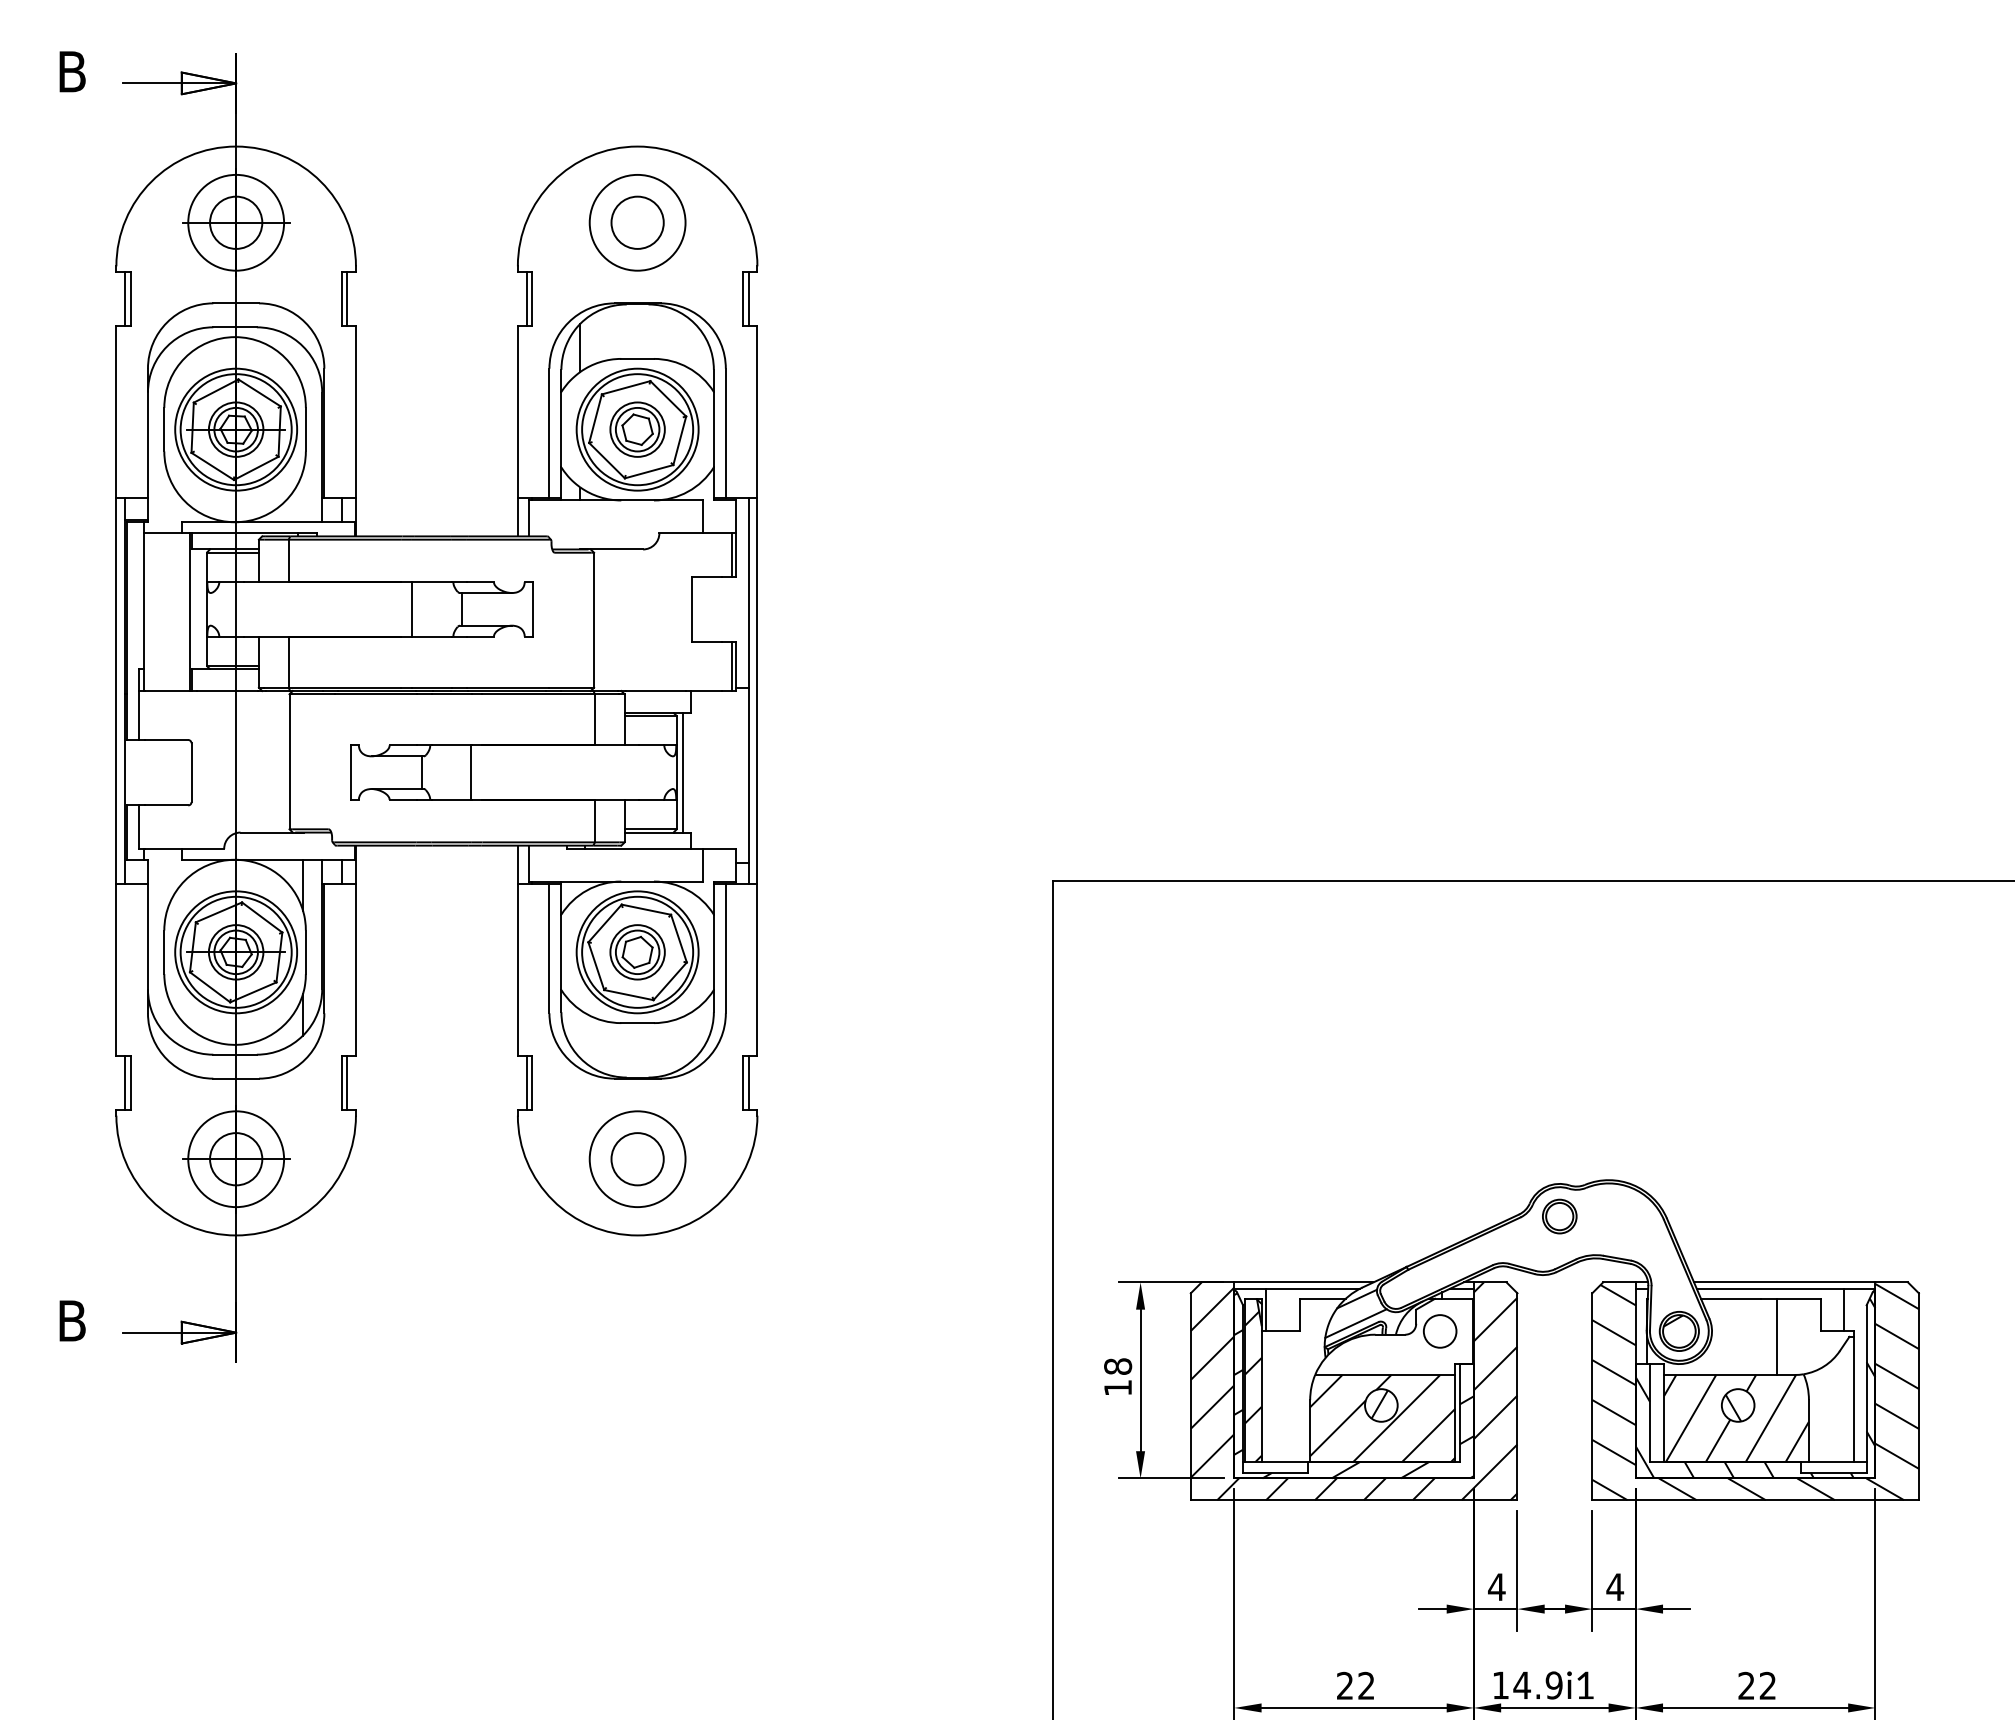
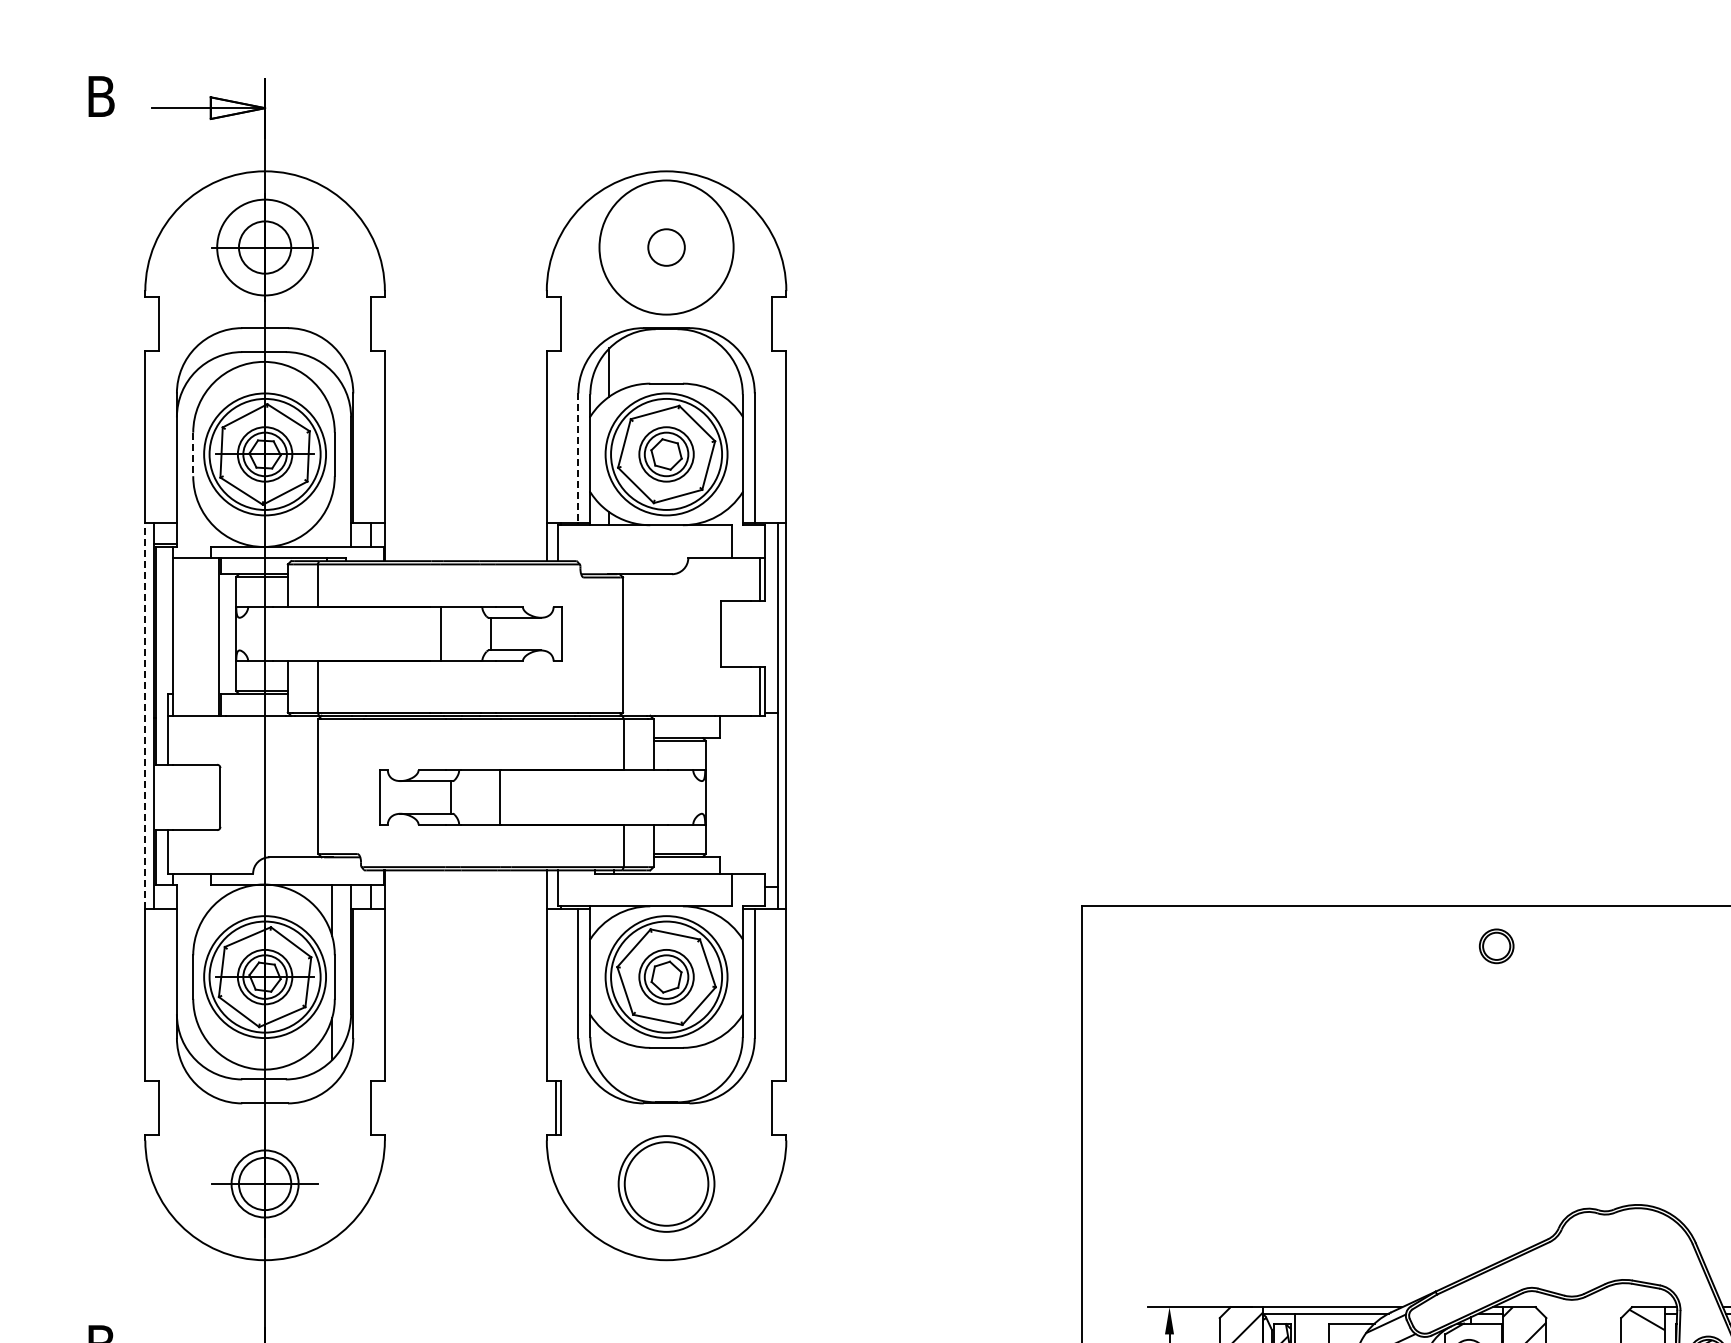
circle: (637, 222) -> (666, 247), size x0.7
circle: (637, 222) -> (666, 247), size x1.4
line: (125, 298) -> (154, 323), removed
line: (347, 298) -> (376, 323), removed
line: (526, 298) -> (555, 323), removed
line: (748, 298) -> (777, 323), removed
line: (164, 429) -> (193, 454), solid -> dashed
line: (549, 433) -> (578, 458), solid -> dashed
line: (116, 690) -> (145, 715), solid -> dashed
line: (683, 772) -> (712, 797), removed
line: (125, 1082) -> (154, 1107), removed
line: (347, 1082) -> (376, 1107), removed
line: (748, 1082) -> (777, 1107), removed
circle: (236, 1159) -> (265, 1184), size x0.7
circle: (637, 1159) -> (666, 1184), size x1.6
part: (1559, 1216) -> (1496, 946), moved

